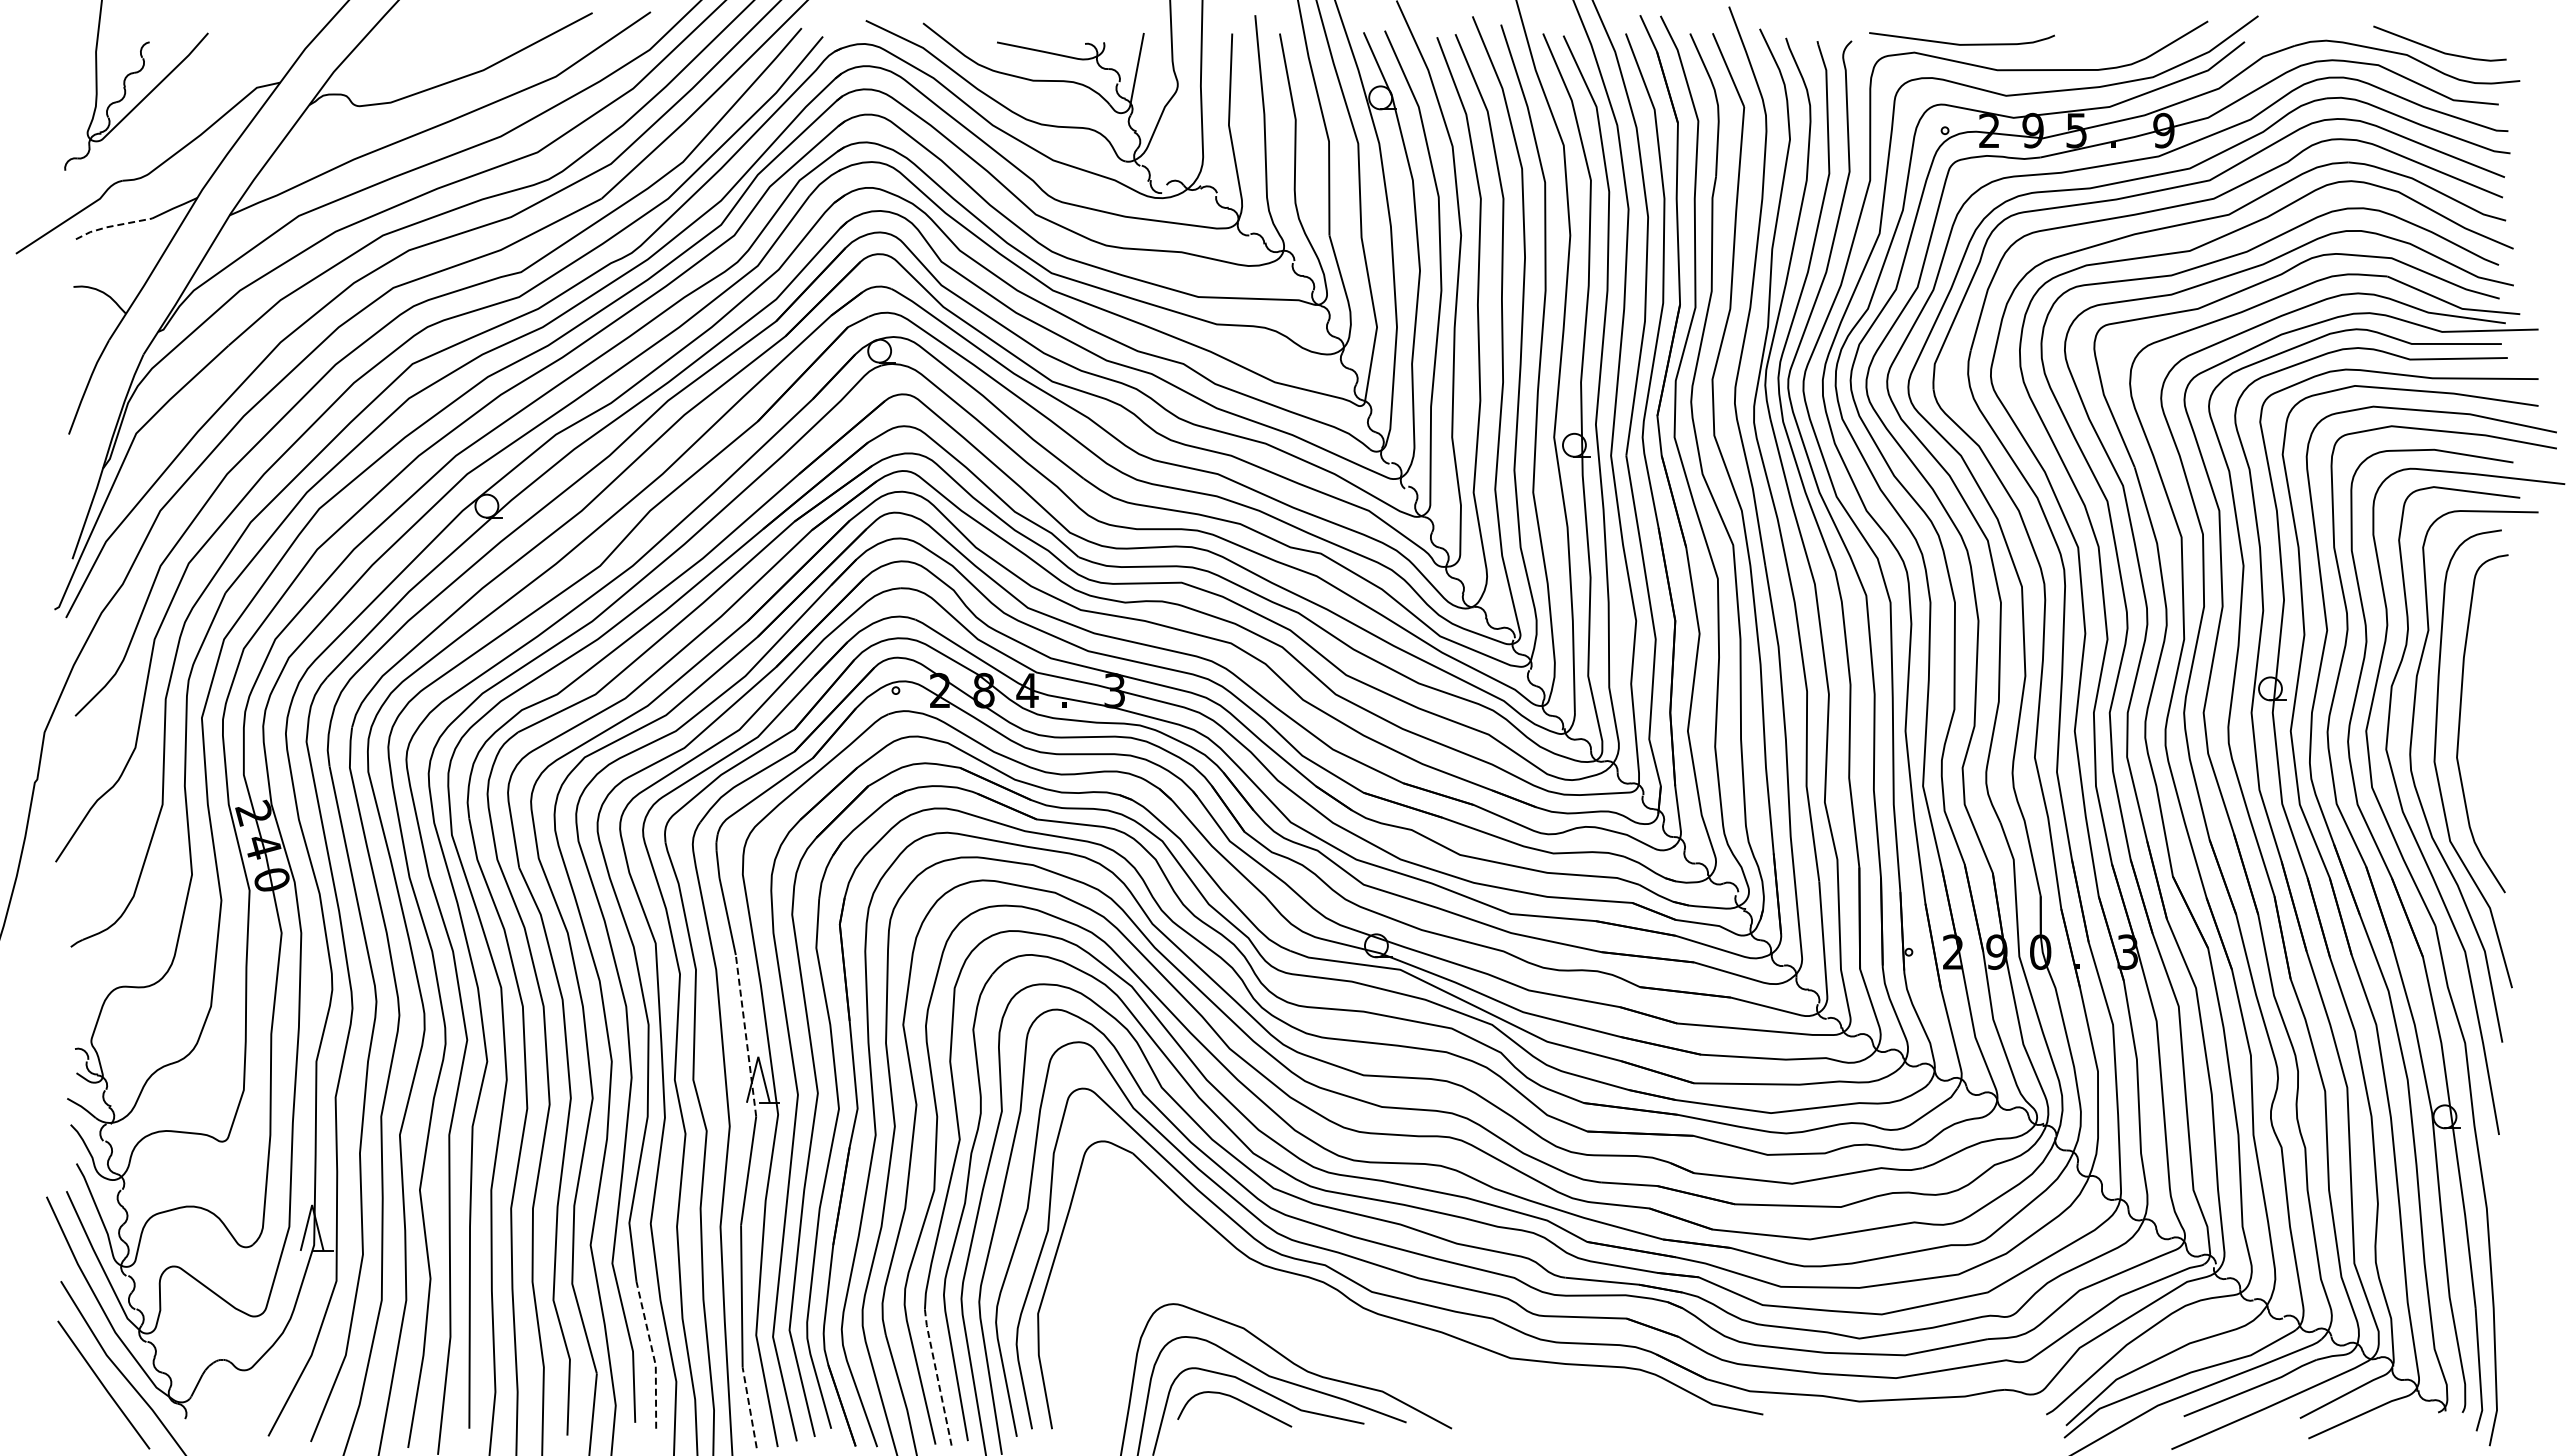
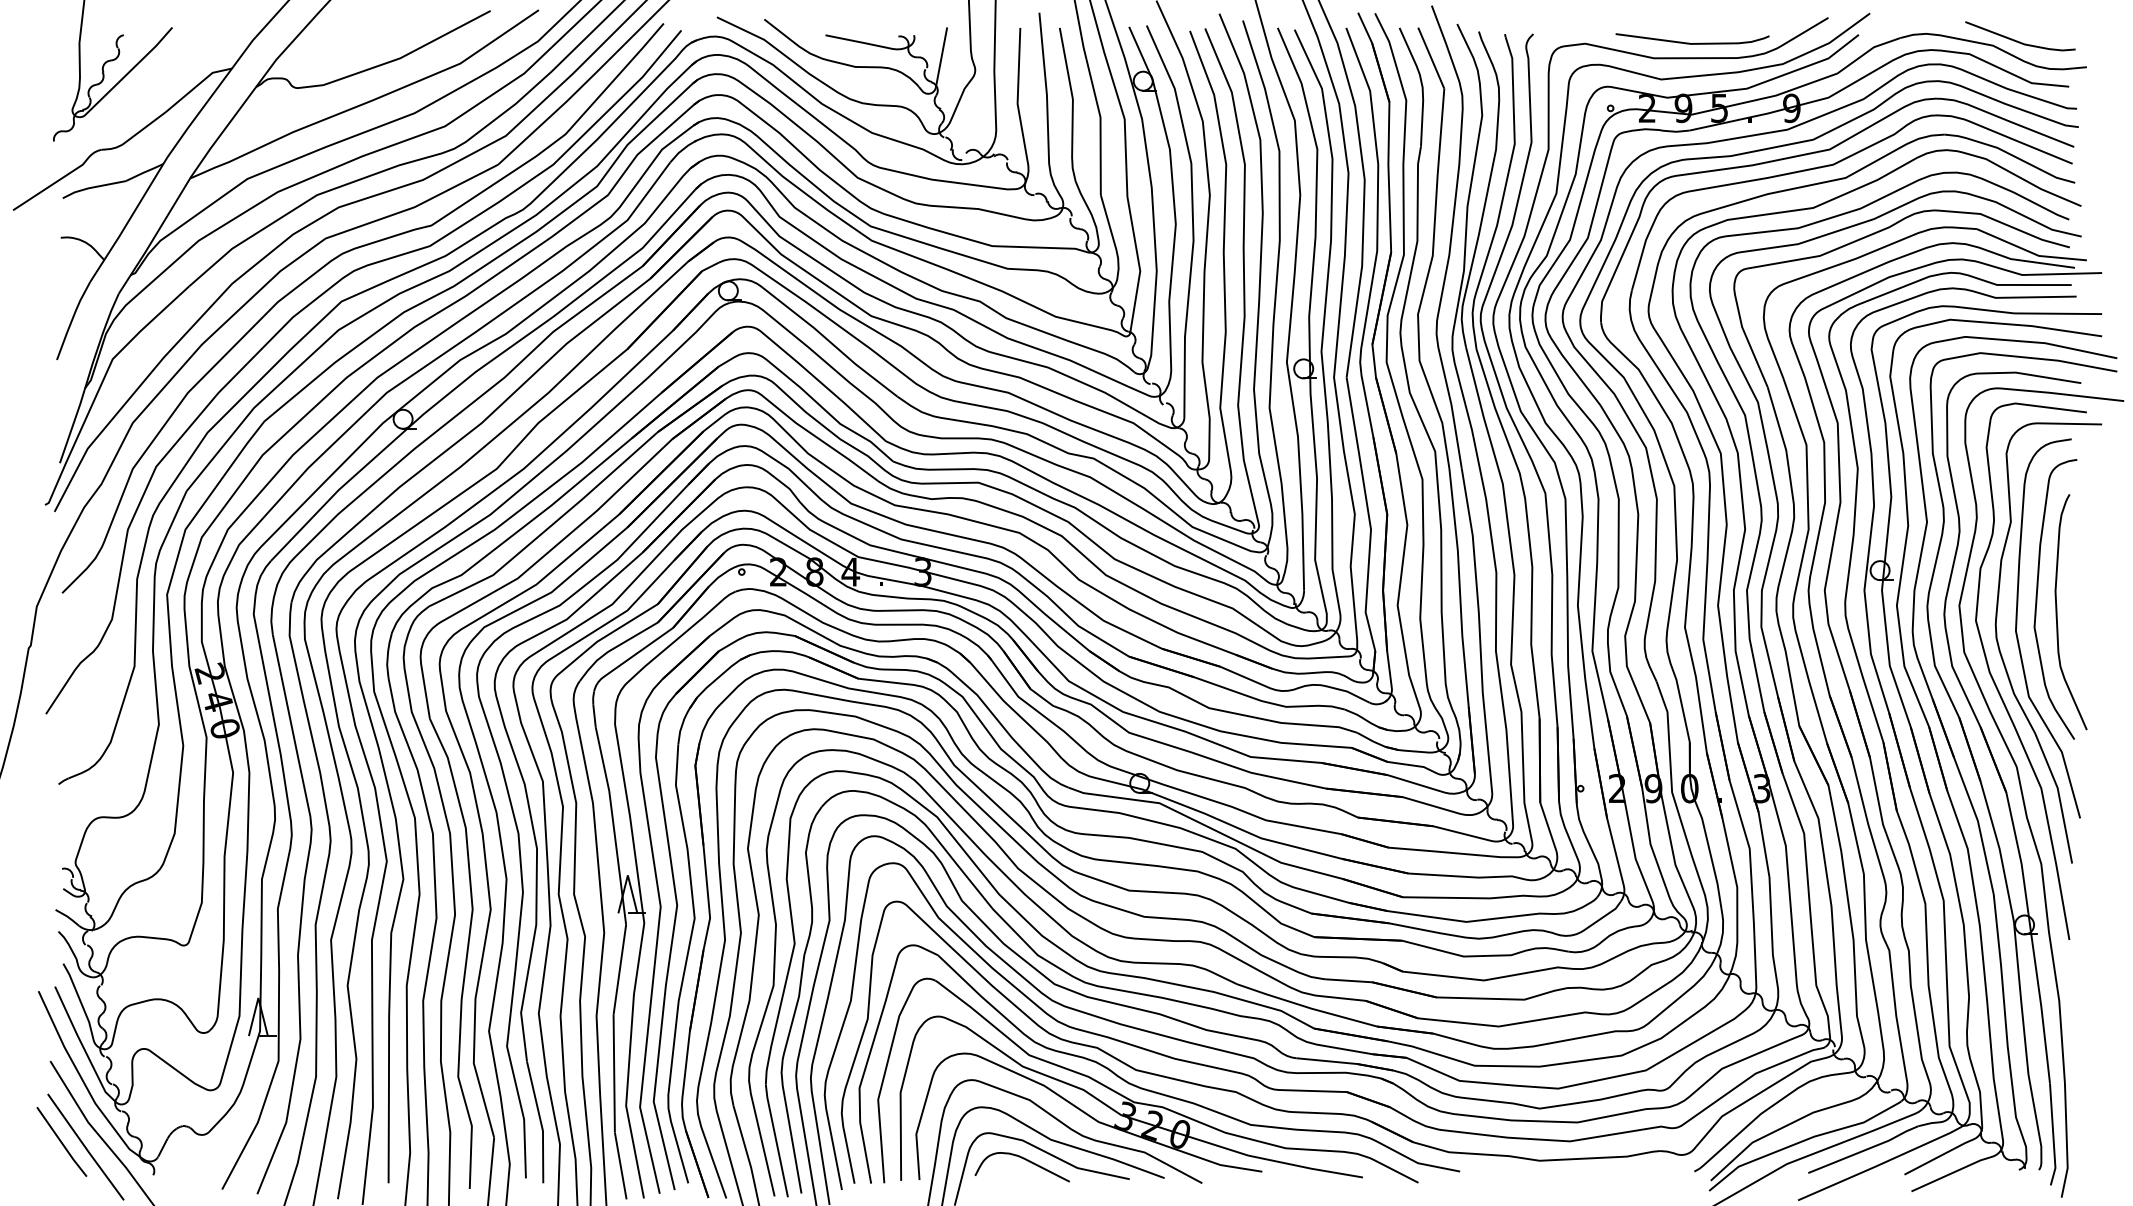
curve: (1959, 43) -> (1690, 42), moved
line: (112, 226) -> (93, 187), dashed -> solid
curve: (2484, 738) -> (2057, 611), added
line: (745, 1035) -> (617, 857), dashed -> solid
part: (1380, 1331) -> (1143, 1102), added
line: (653, 1354) -> (541, 1121), dashed -> solid
line: (937, 1377) -> (776, 1140), dashed -> solid
line: (74, 1378) -> (61, 1141), added
line: (749, 1407) -> (620, 1165), dashed -> solid

